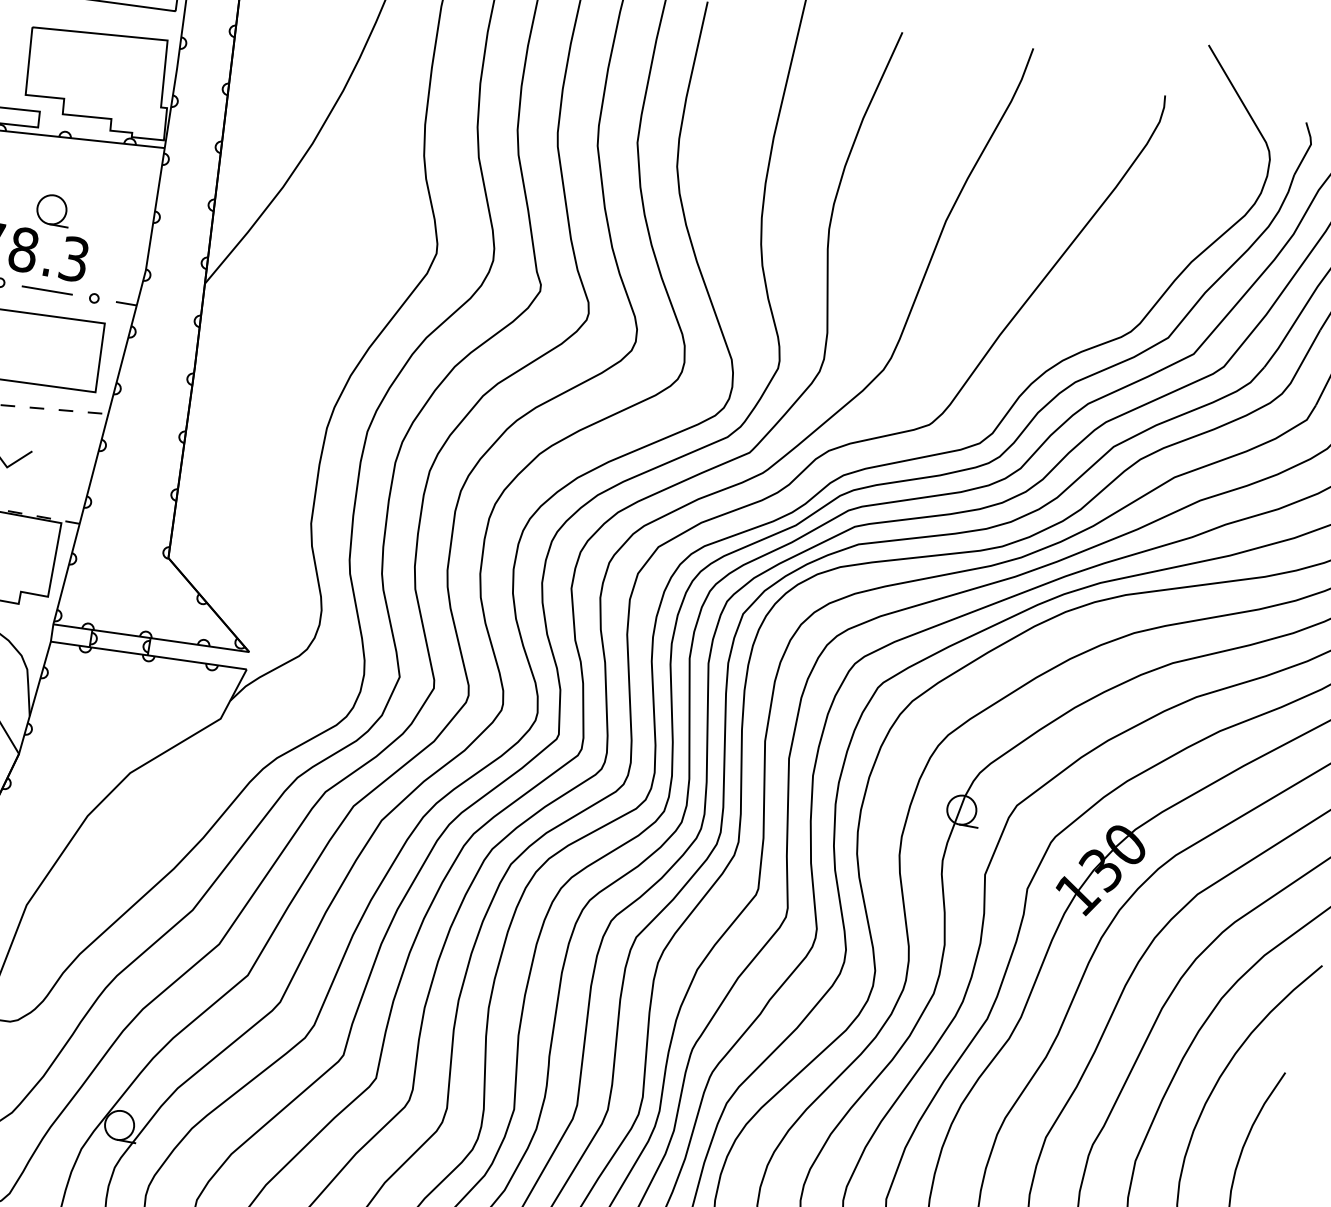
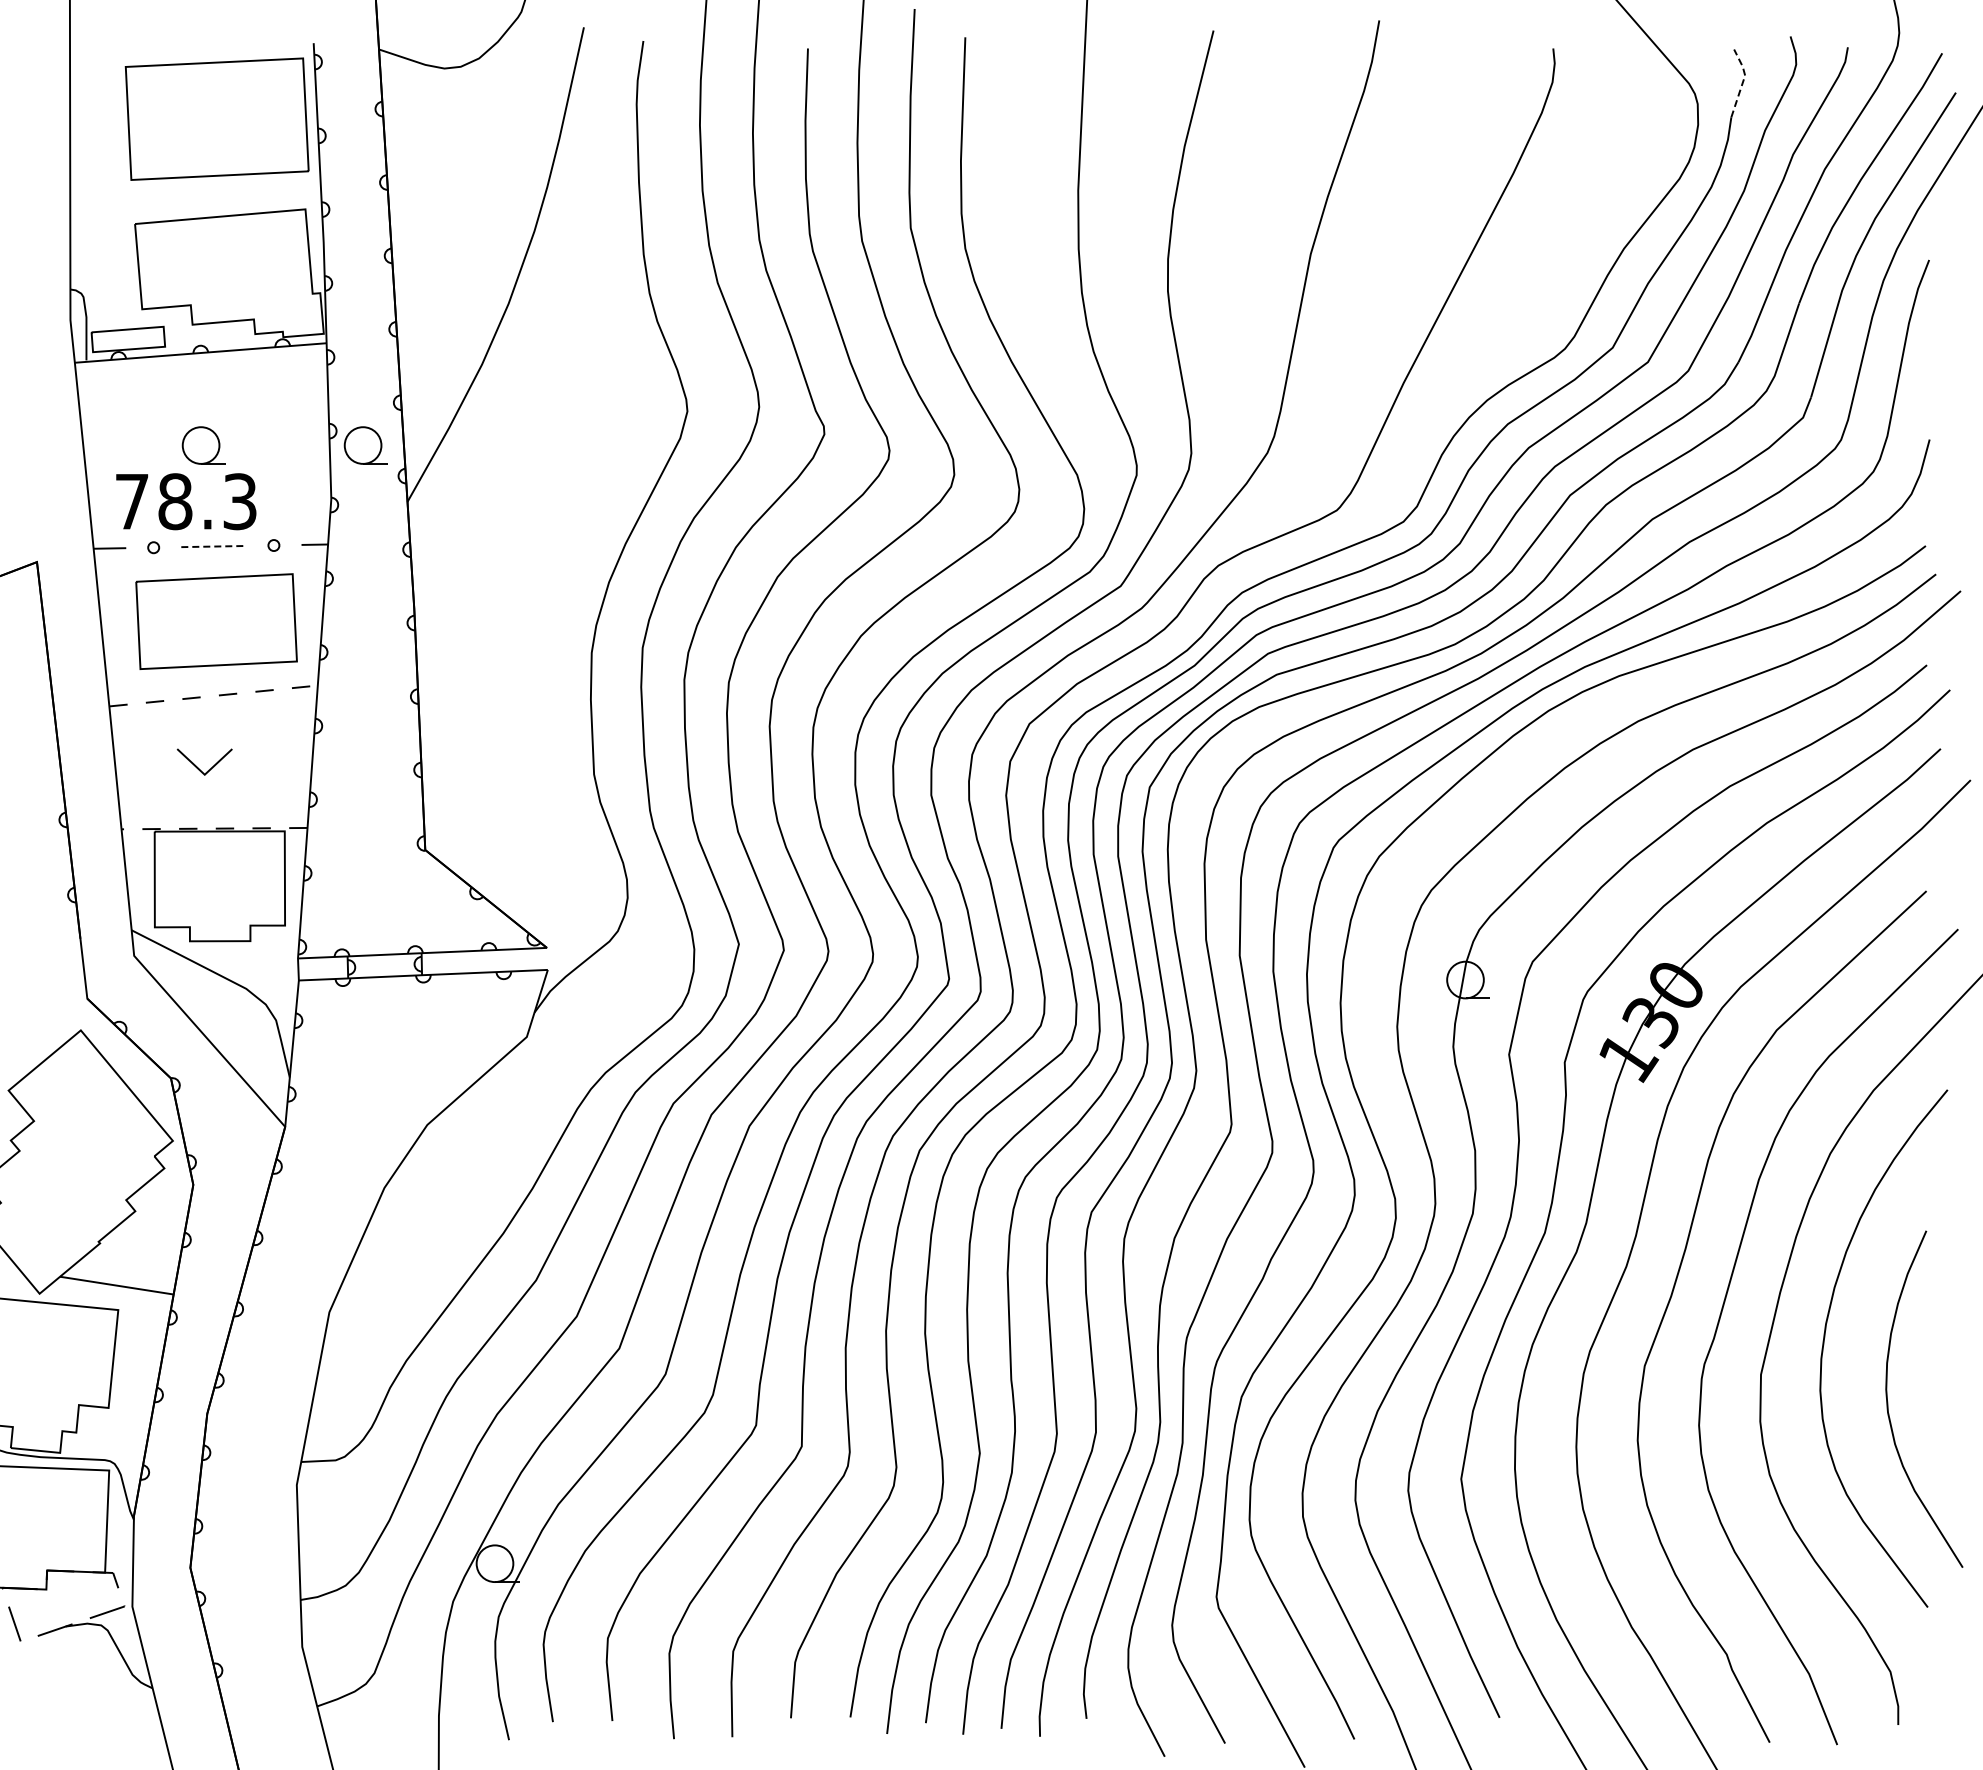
line: (1308, 148) -> (1743, 81), solid -> dashed
part: (180, 233) -> (365, 445), added
line: (47, 290) -> (213, 546), solid -> dashed

